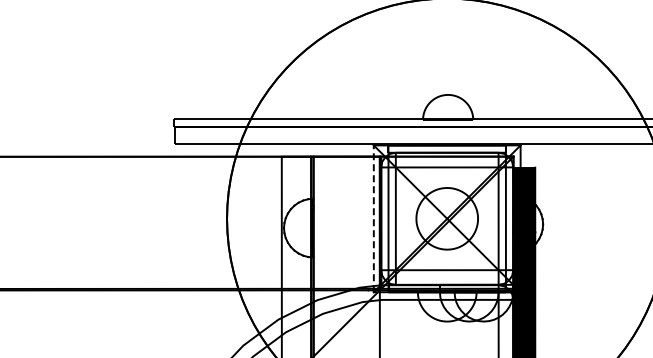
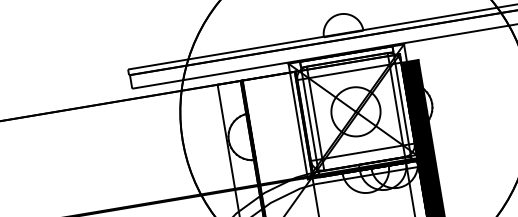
line: (373, 218) -> (297, 121), dashed -> solid

